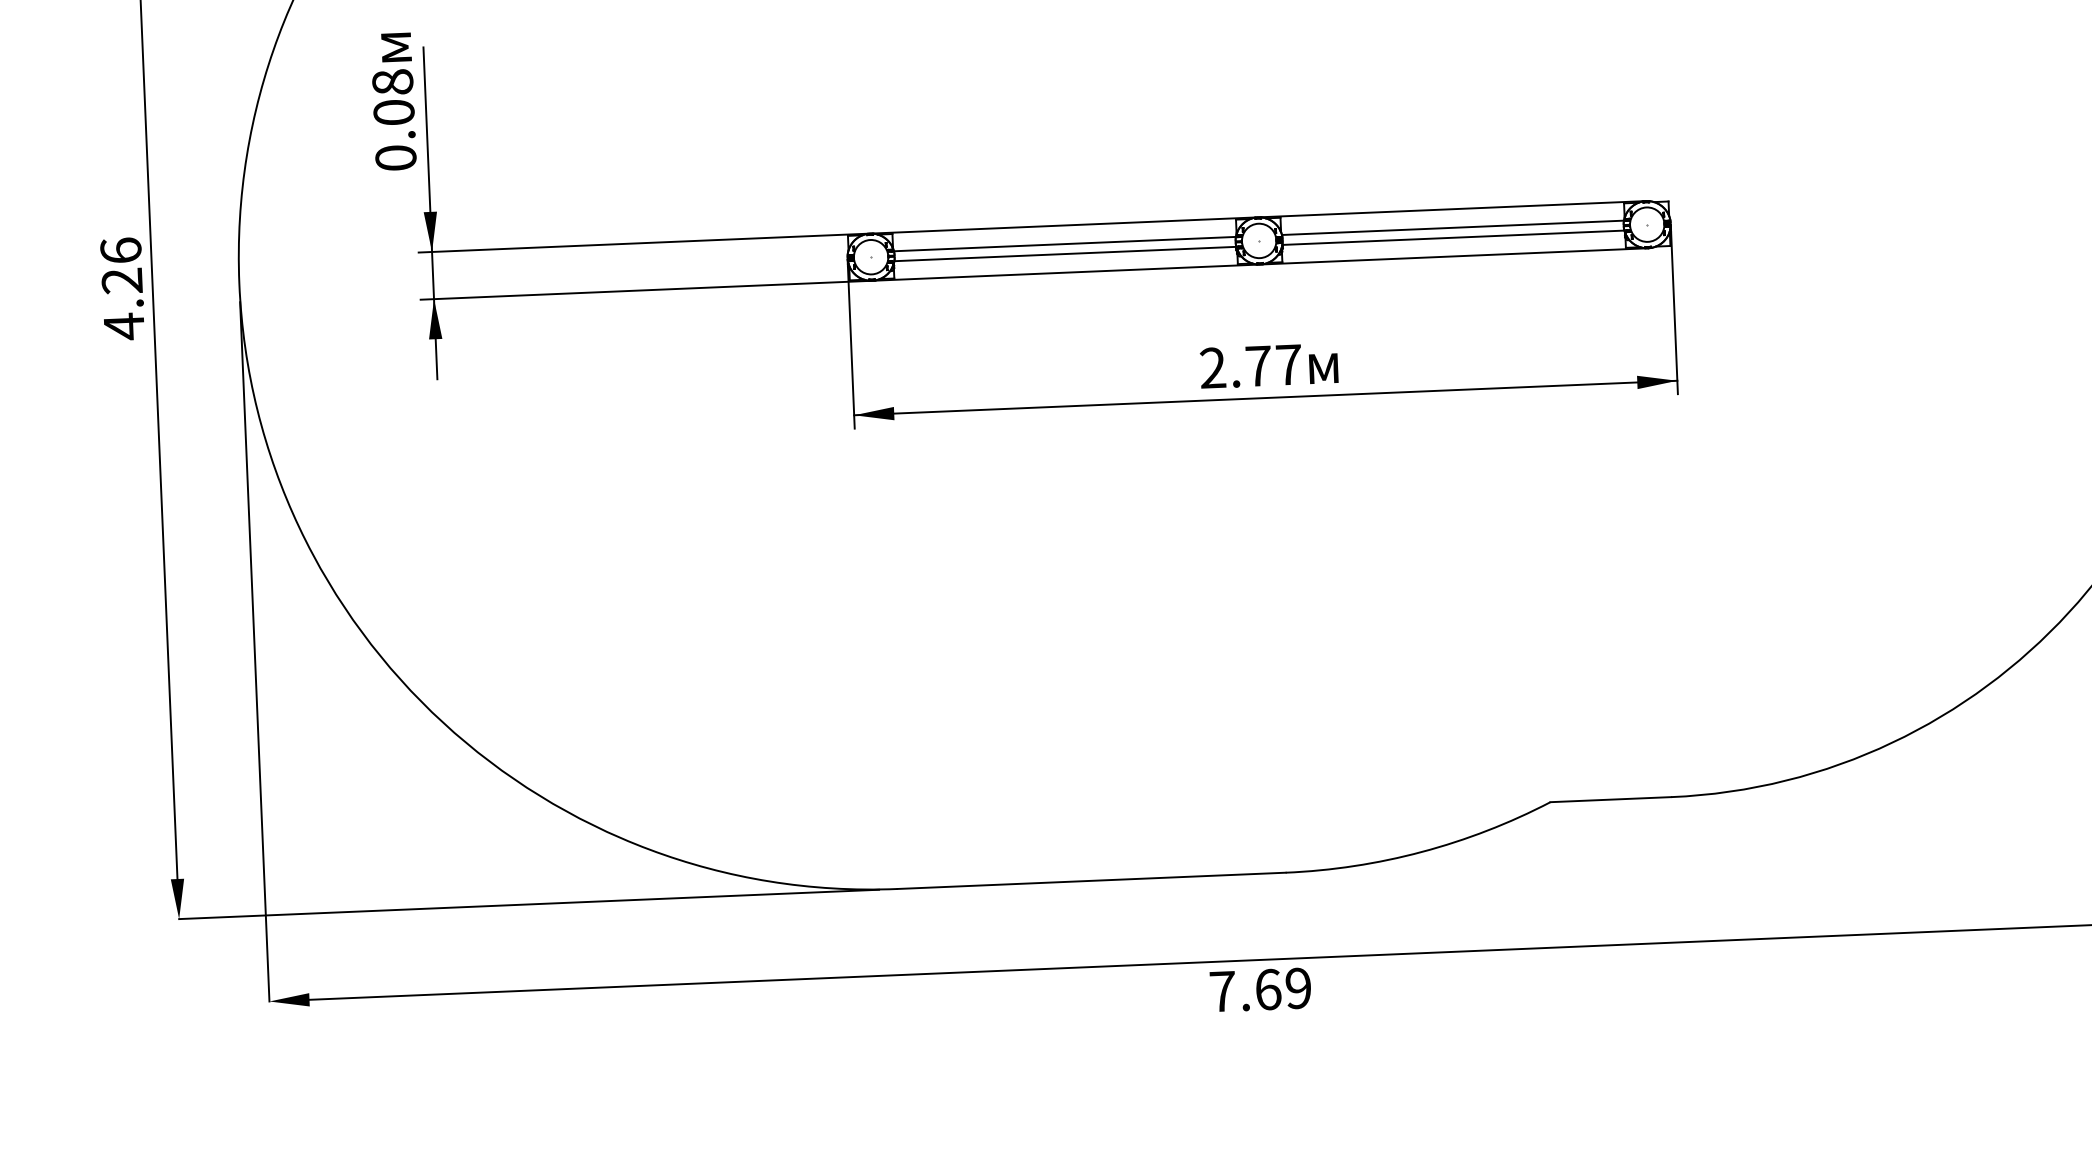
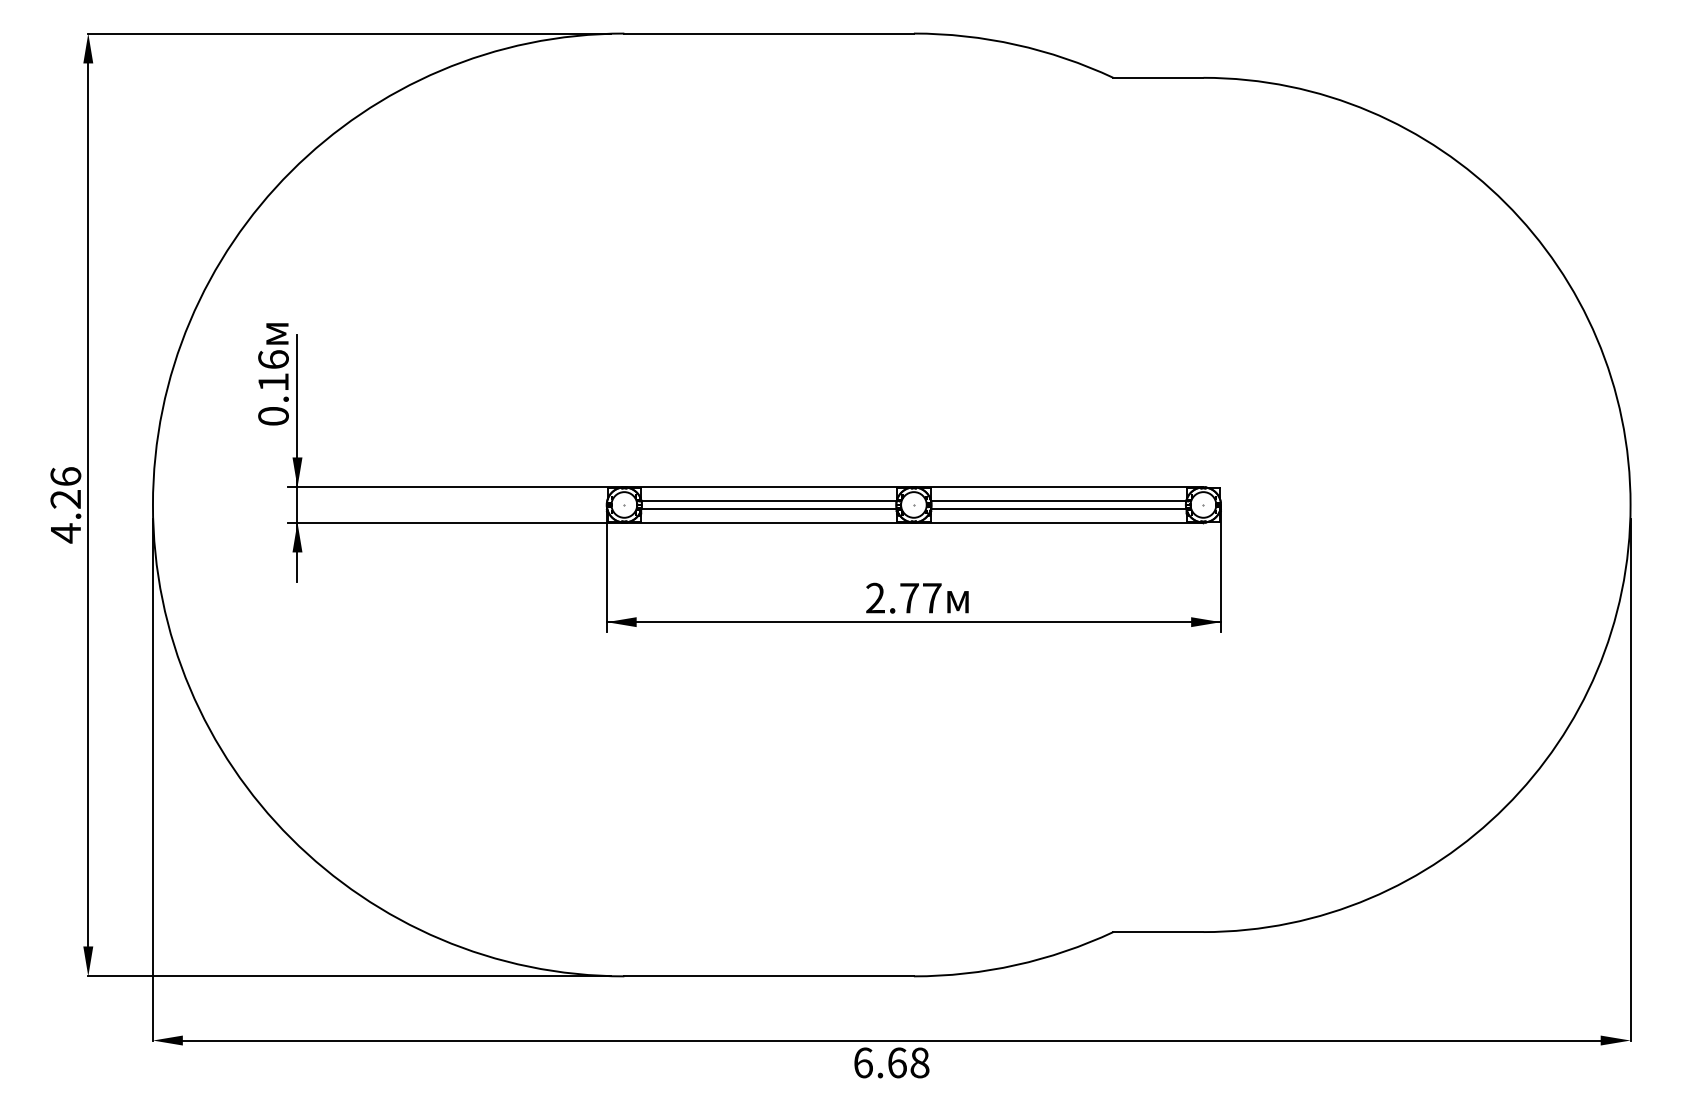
text: (393, 96) -> (273, 370), 0.08 -> 0.16
text: (1260, 989) -> (891, 1062), 7.69 -> 6.68

